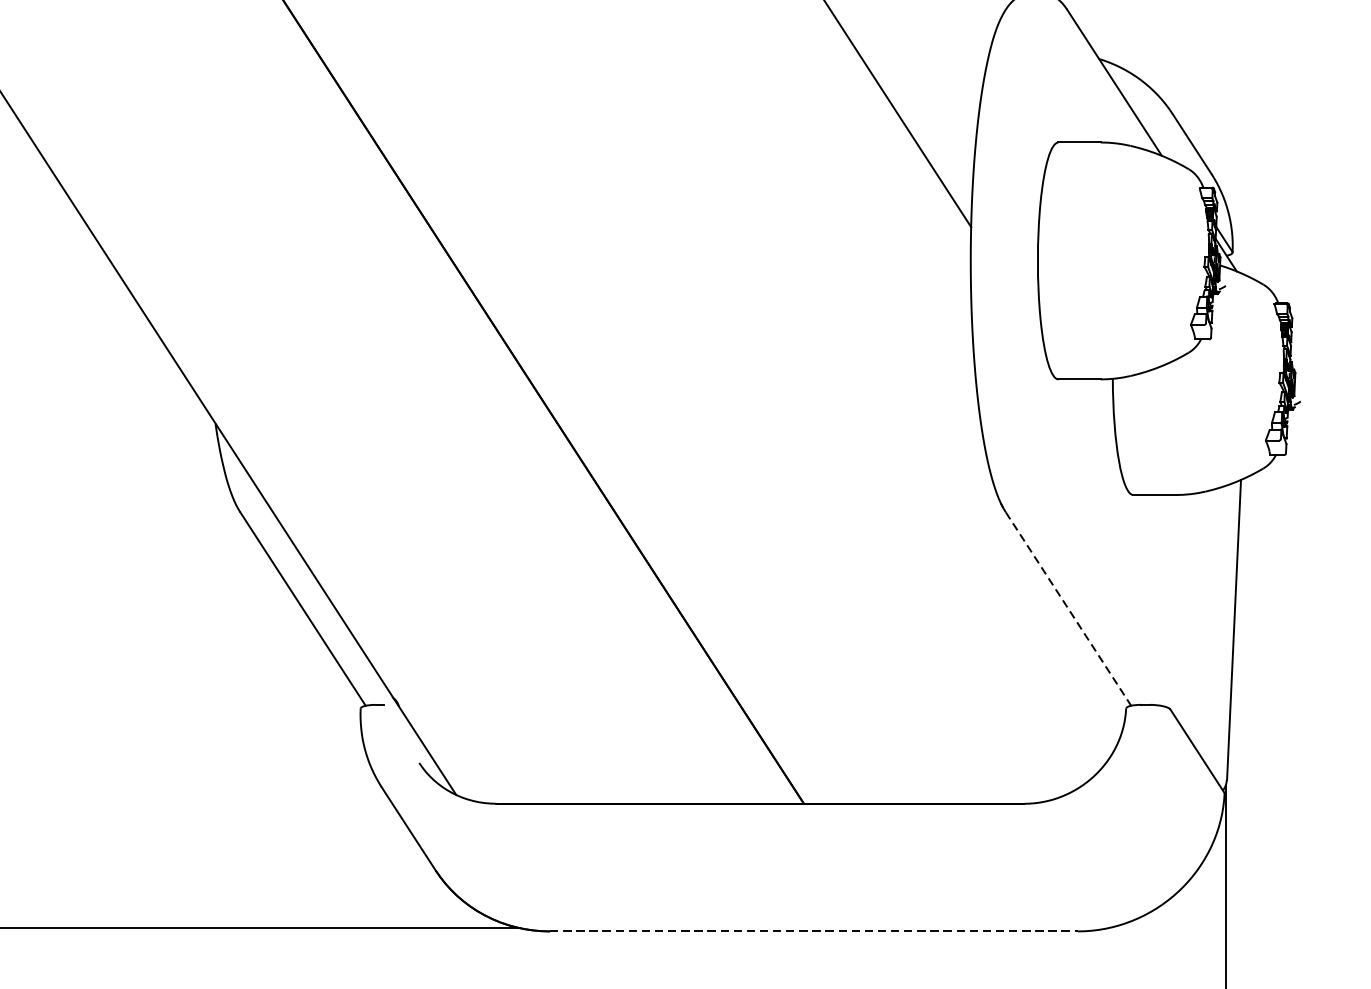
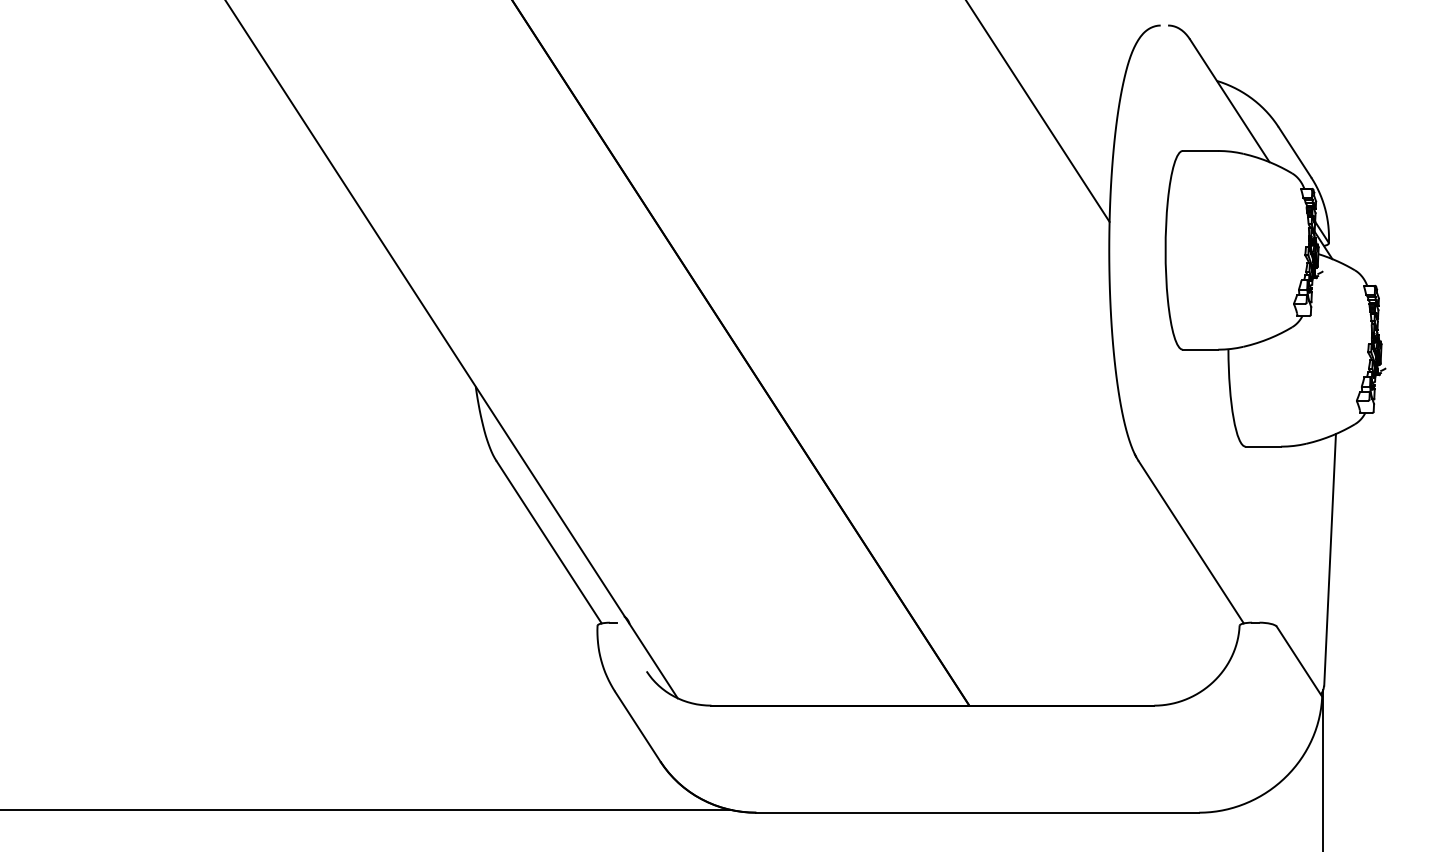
line: (1068, 609) -> (1191, 542), dashed -> solid
line: (814, 931) -> (978, 812), dashed -> solid

